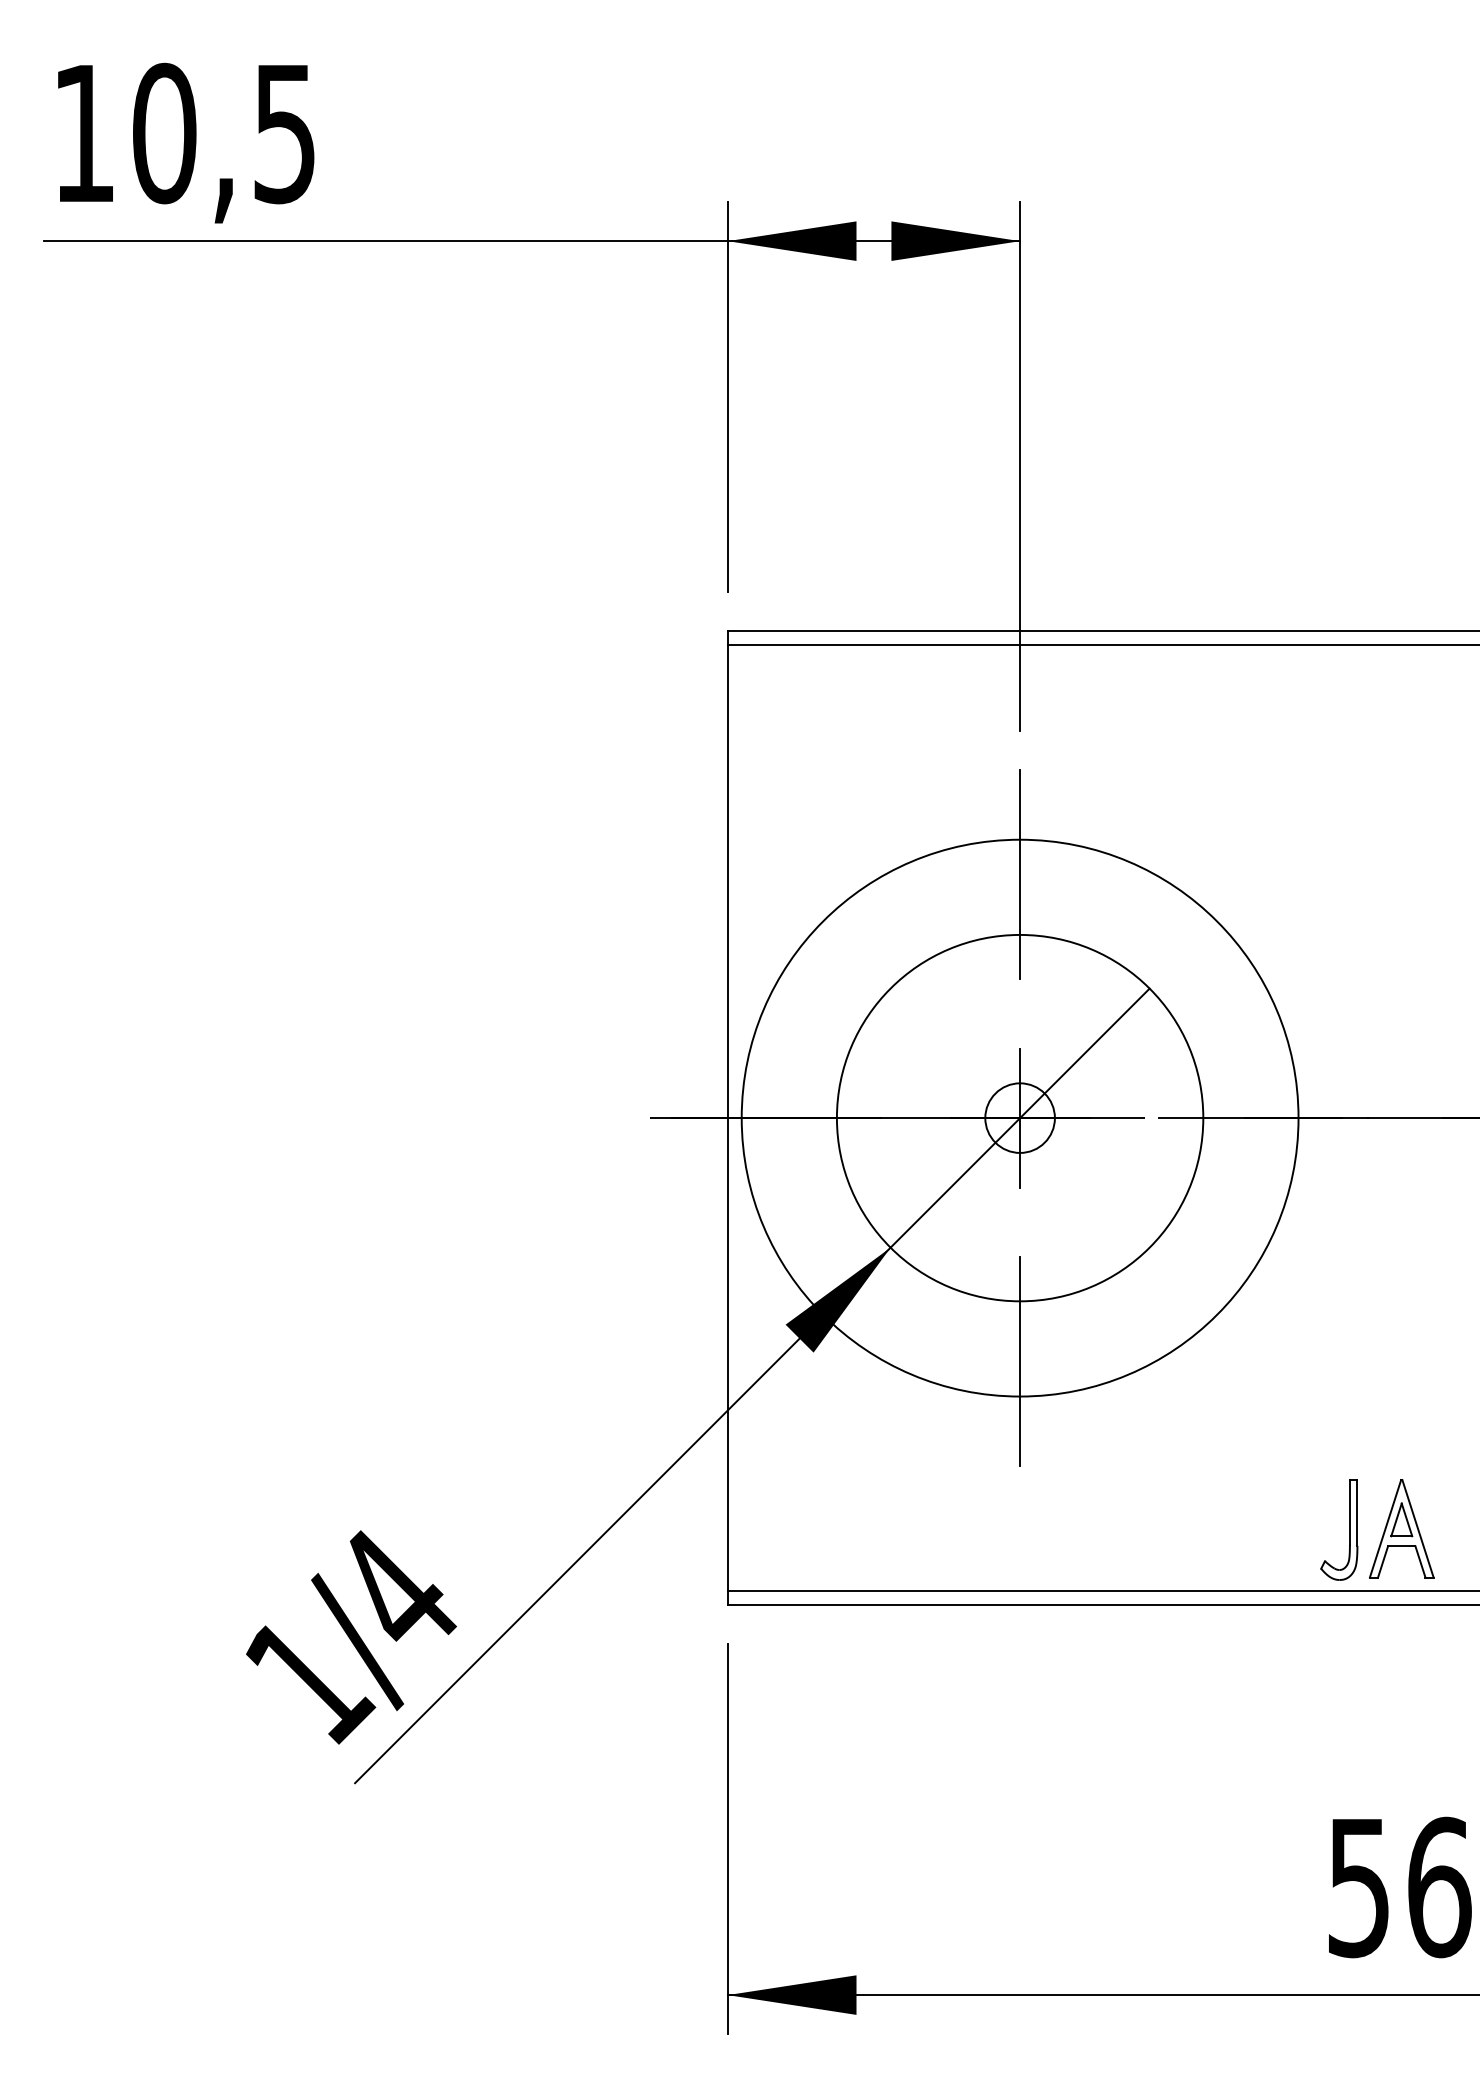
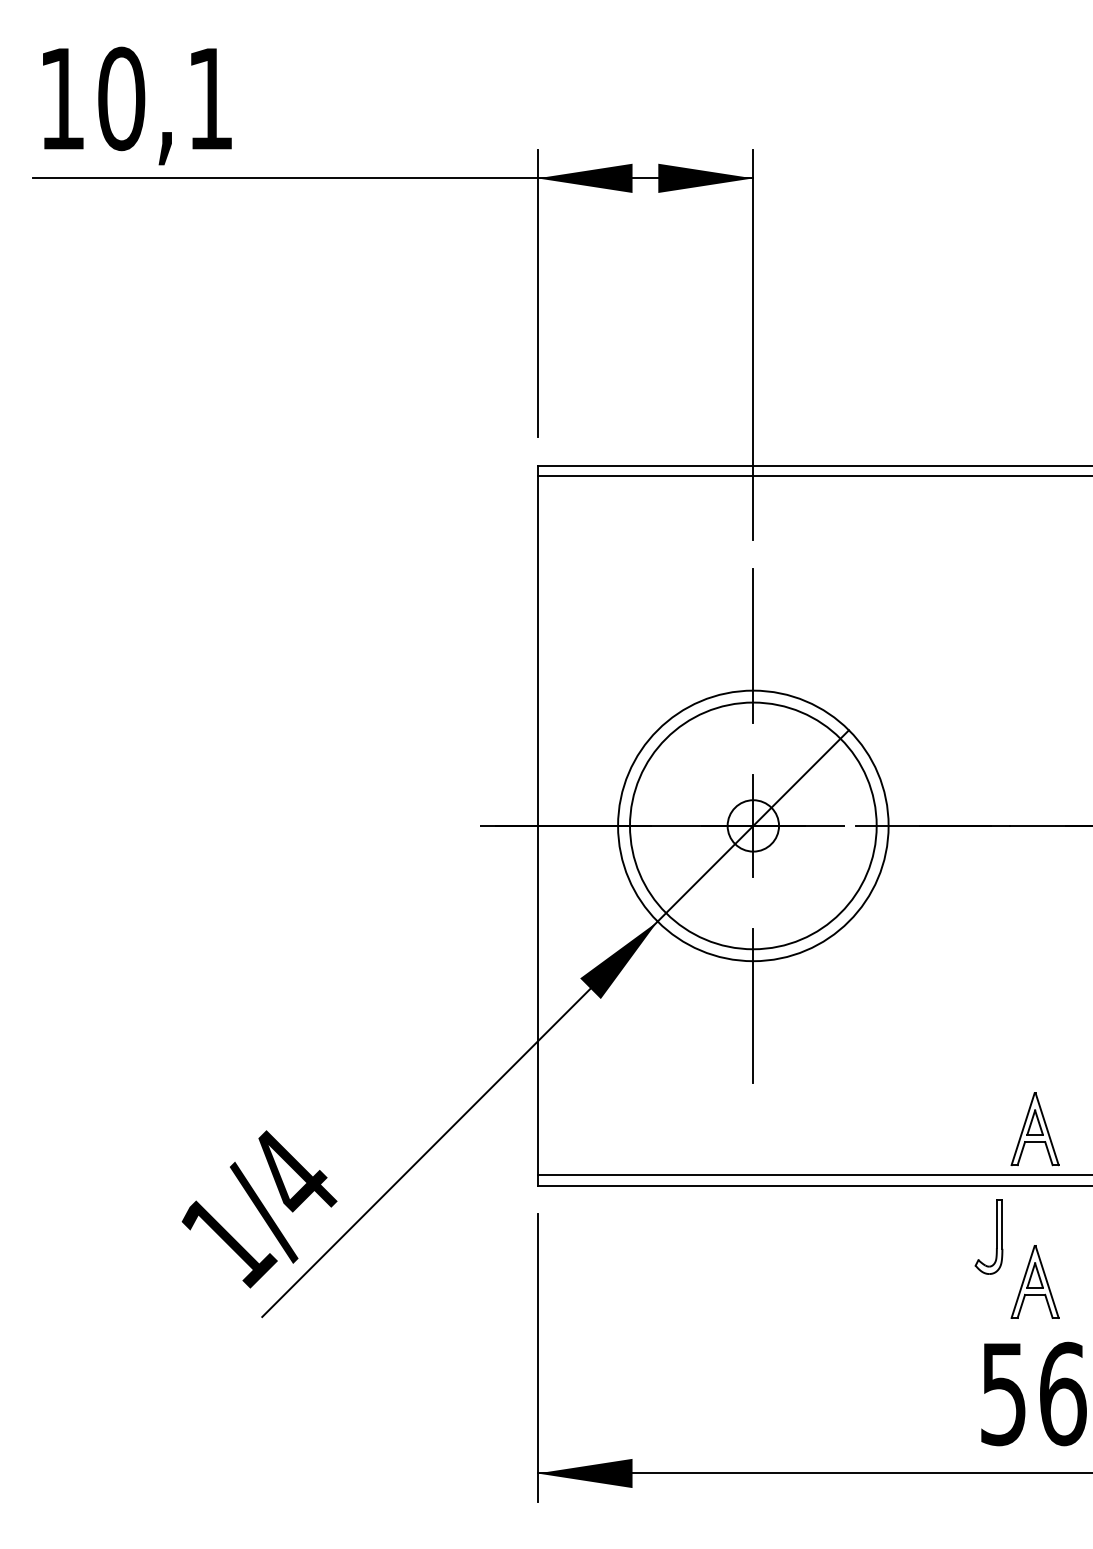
text: (284, 134) -> (210, 99), 10,5 -> 10,1
circle: (1019, 1117) -> (752, 825), size x0.6
part: (1349, 1529) -> (996, 1236), moved
part: (1401, 1735) -> (1034, 1281), added

